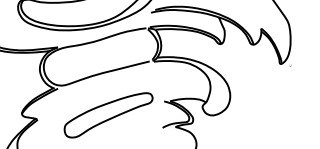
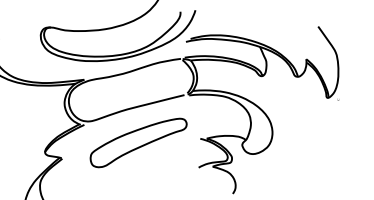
part: (108, 114) -> (138, 142), moved

